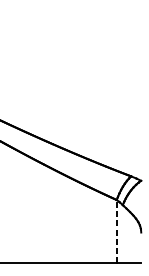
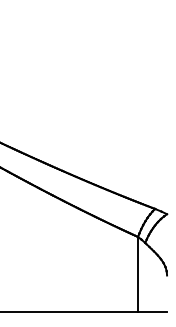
line: (117, 231) -> (138, 274), dashed -> solid

